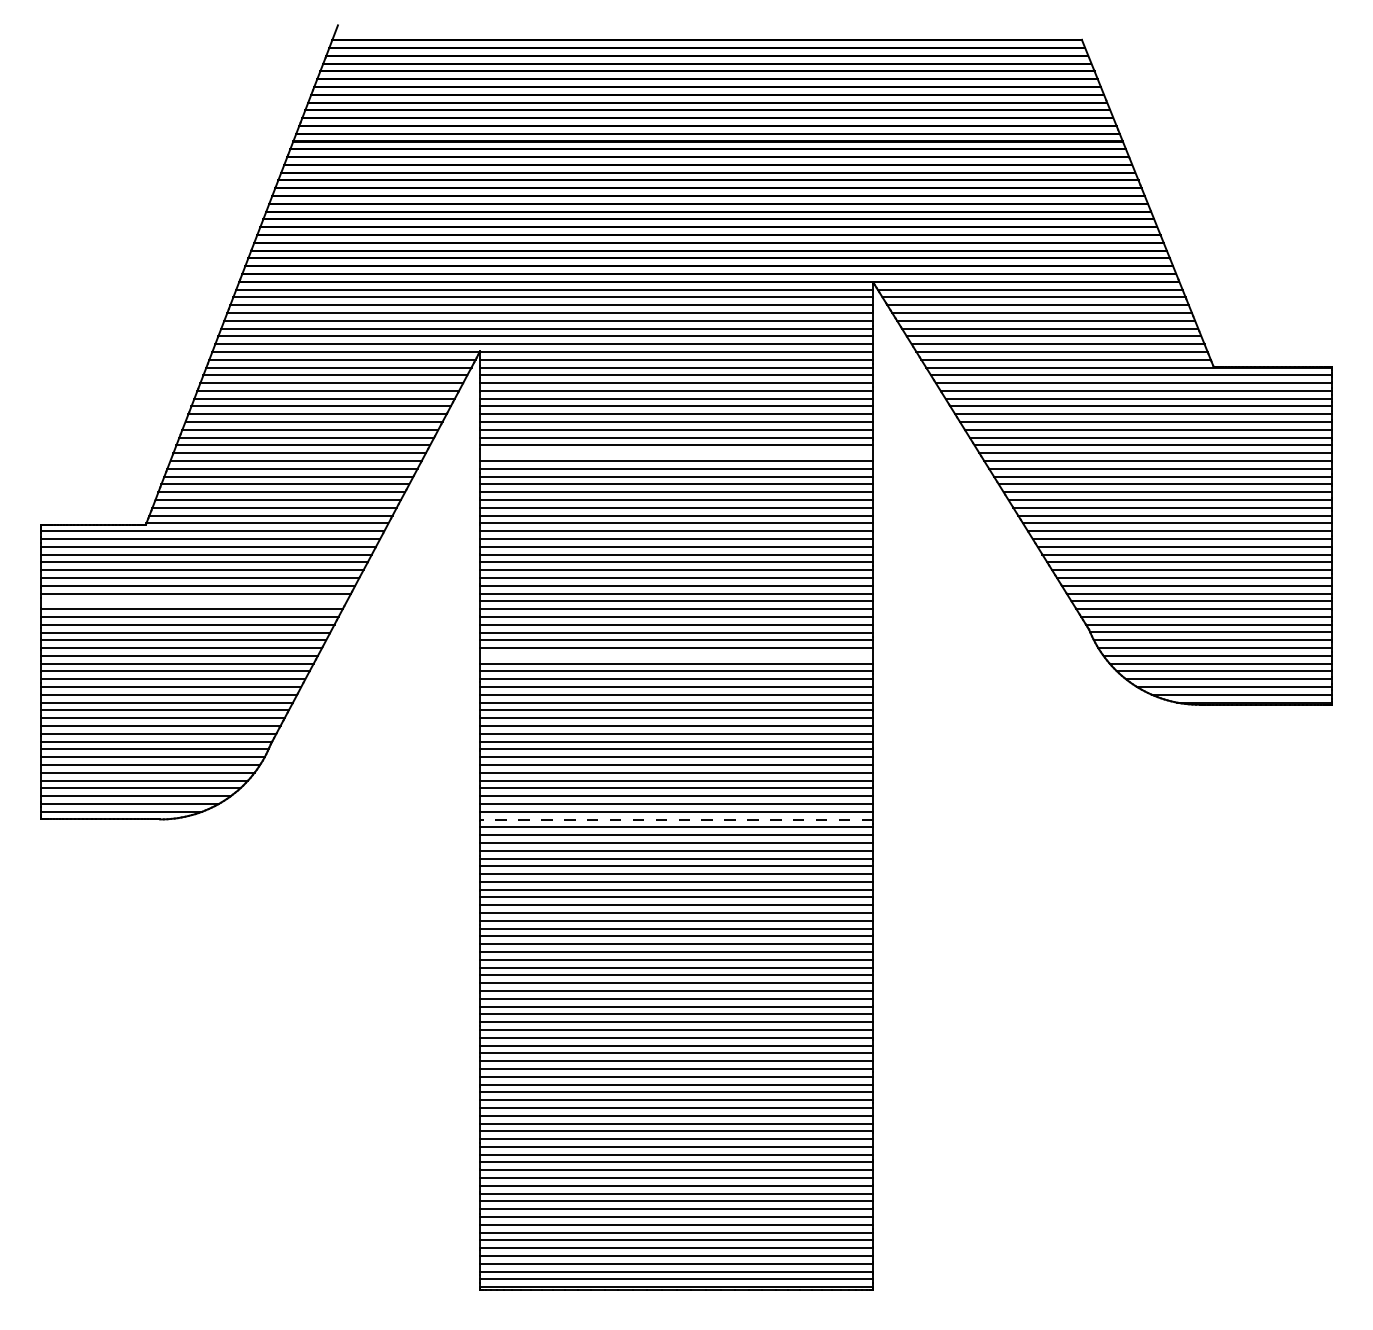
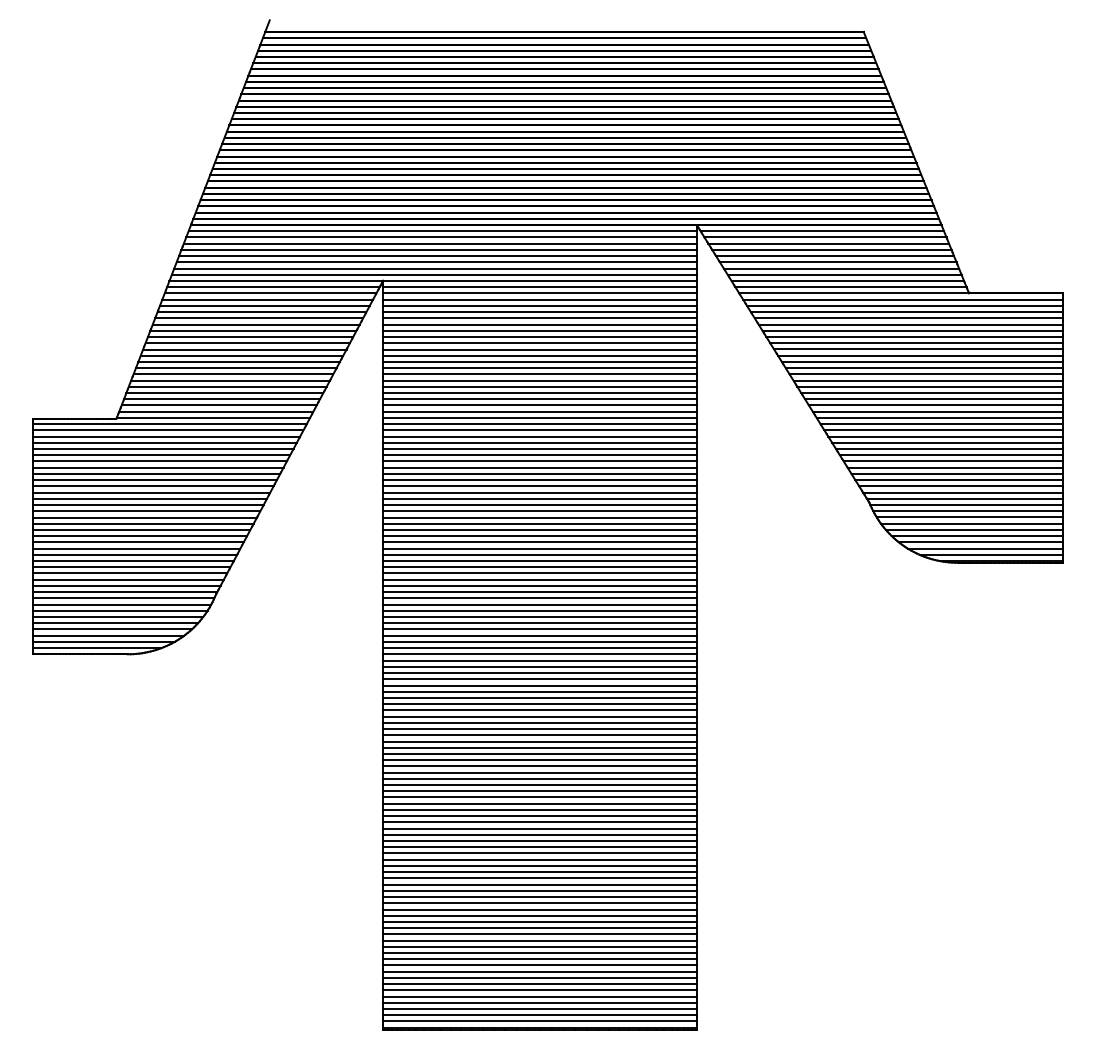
line: (676, 453) -> (540, 362), added
line: (193, 601) -> (154, 480), added
line: (676, 655) -> (540, 523), added
line: (676, 819) -> (540, 654), dashed -> solid

